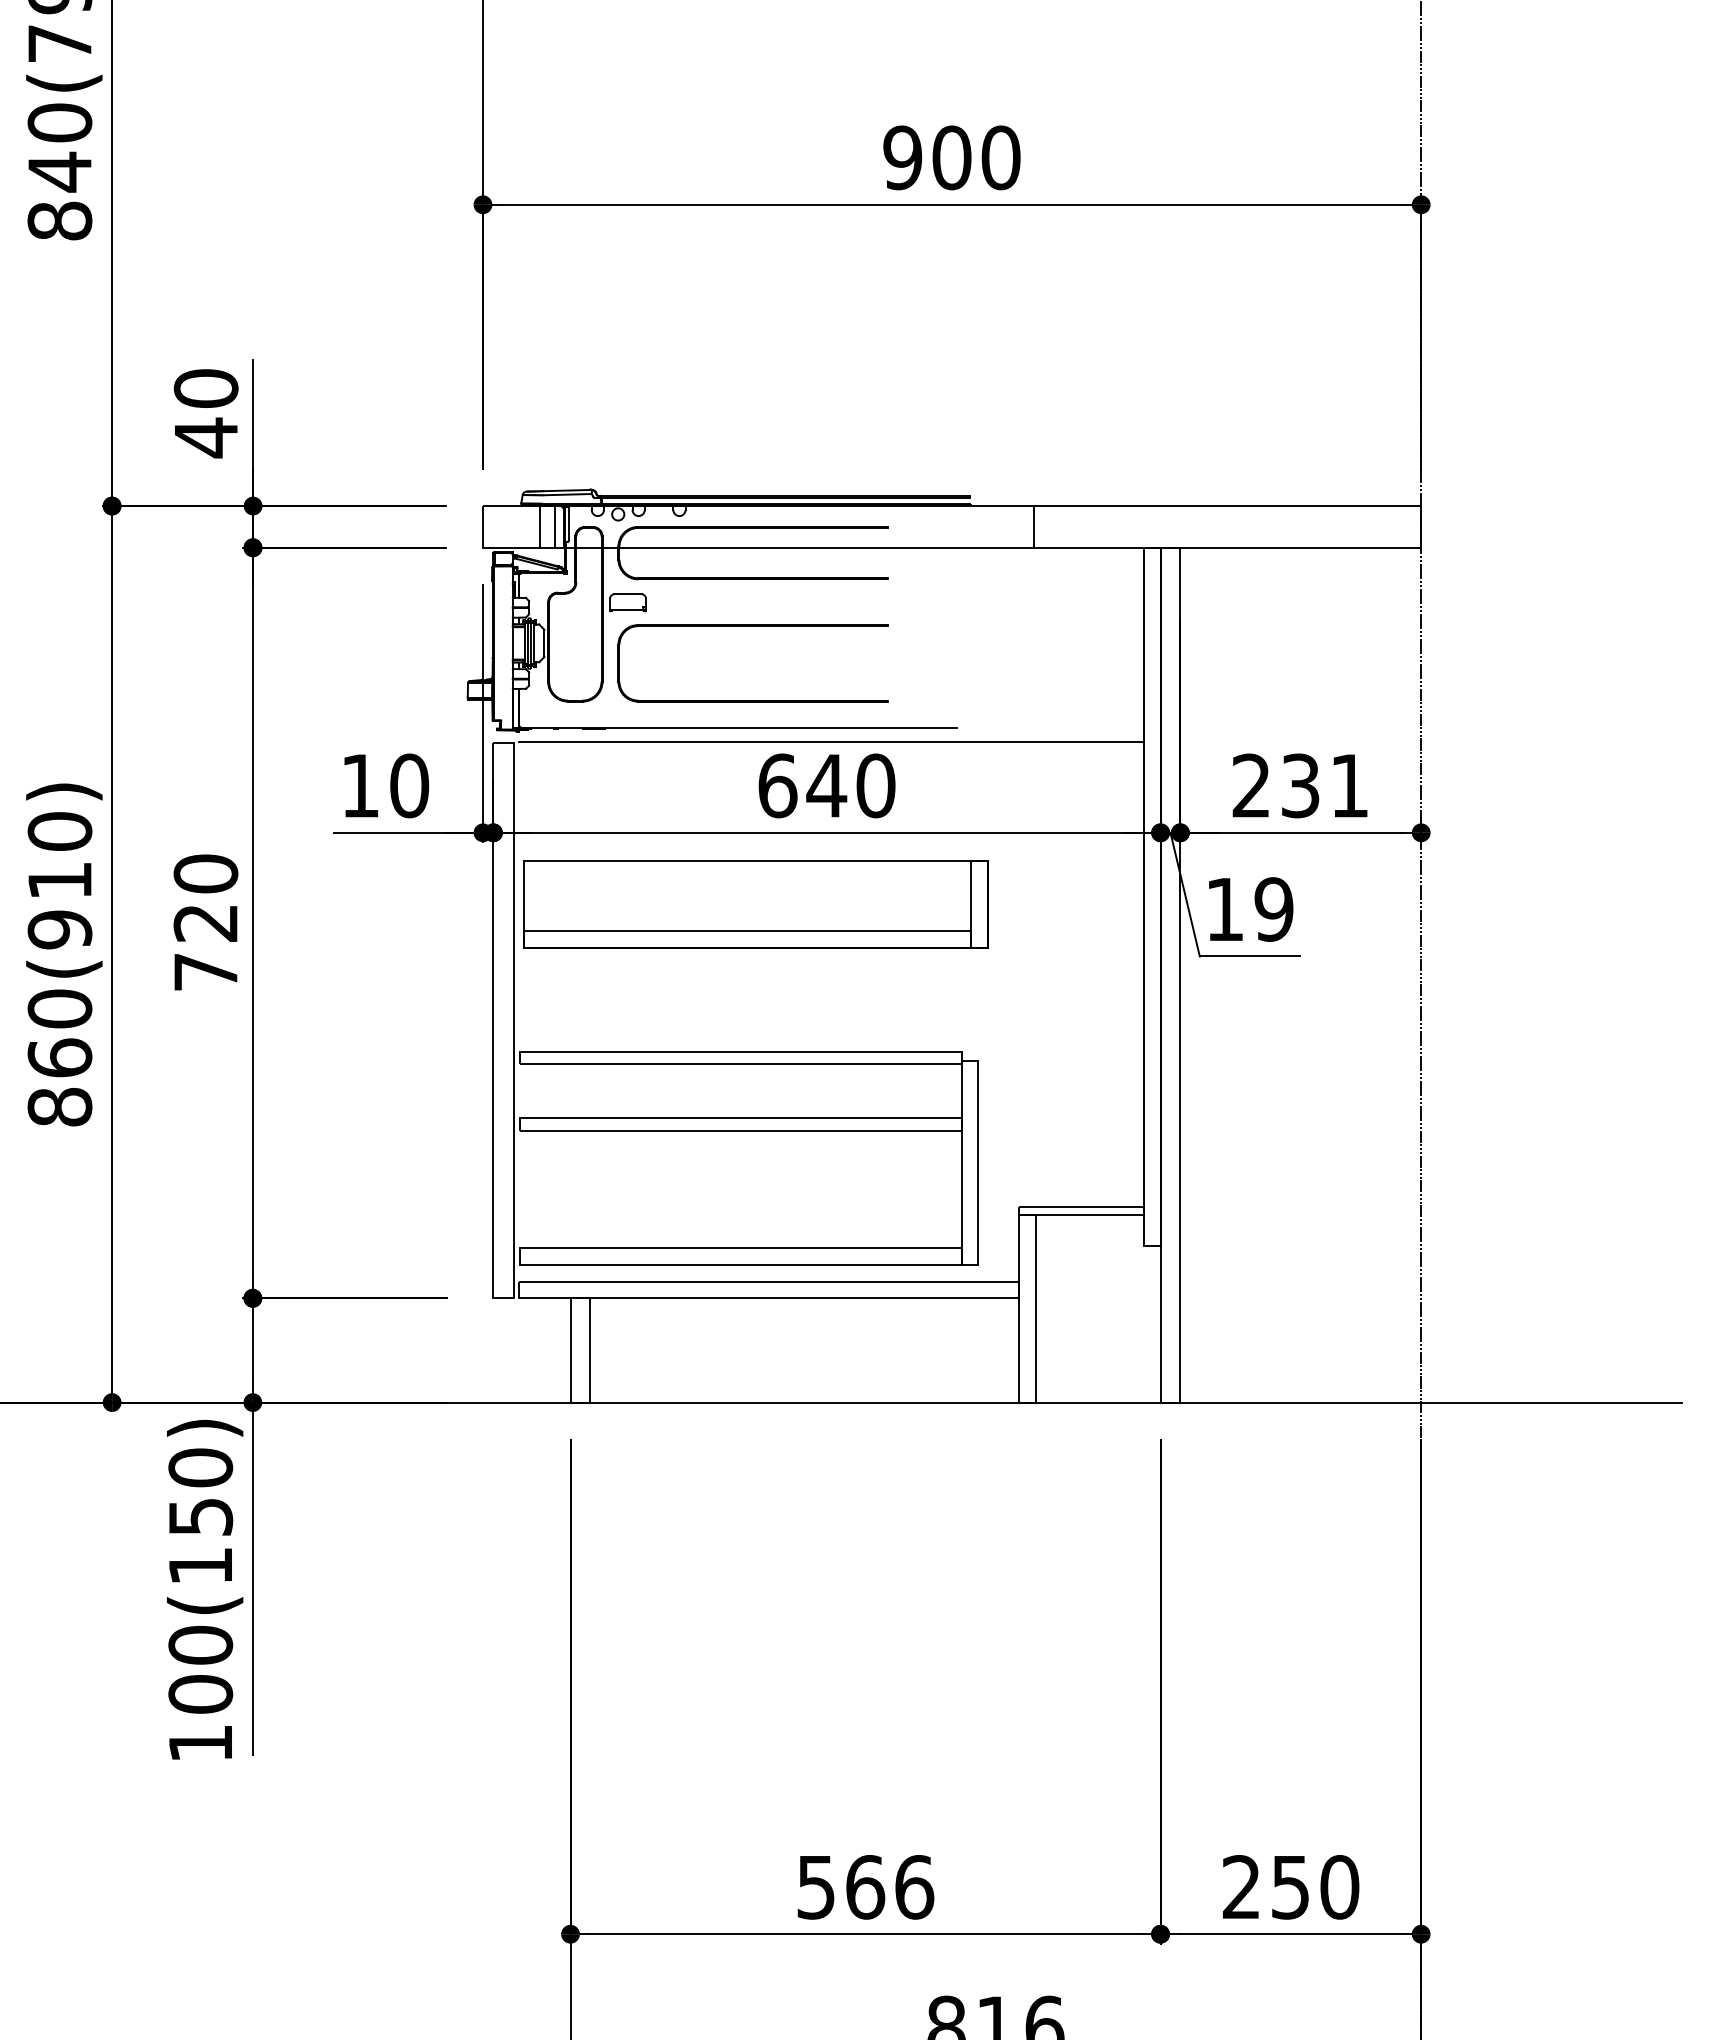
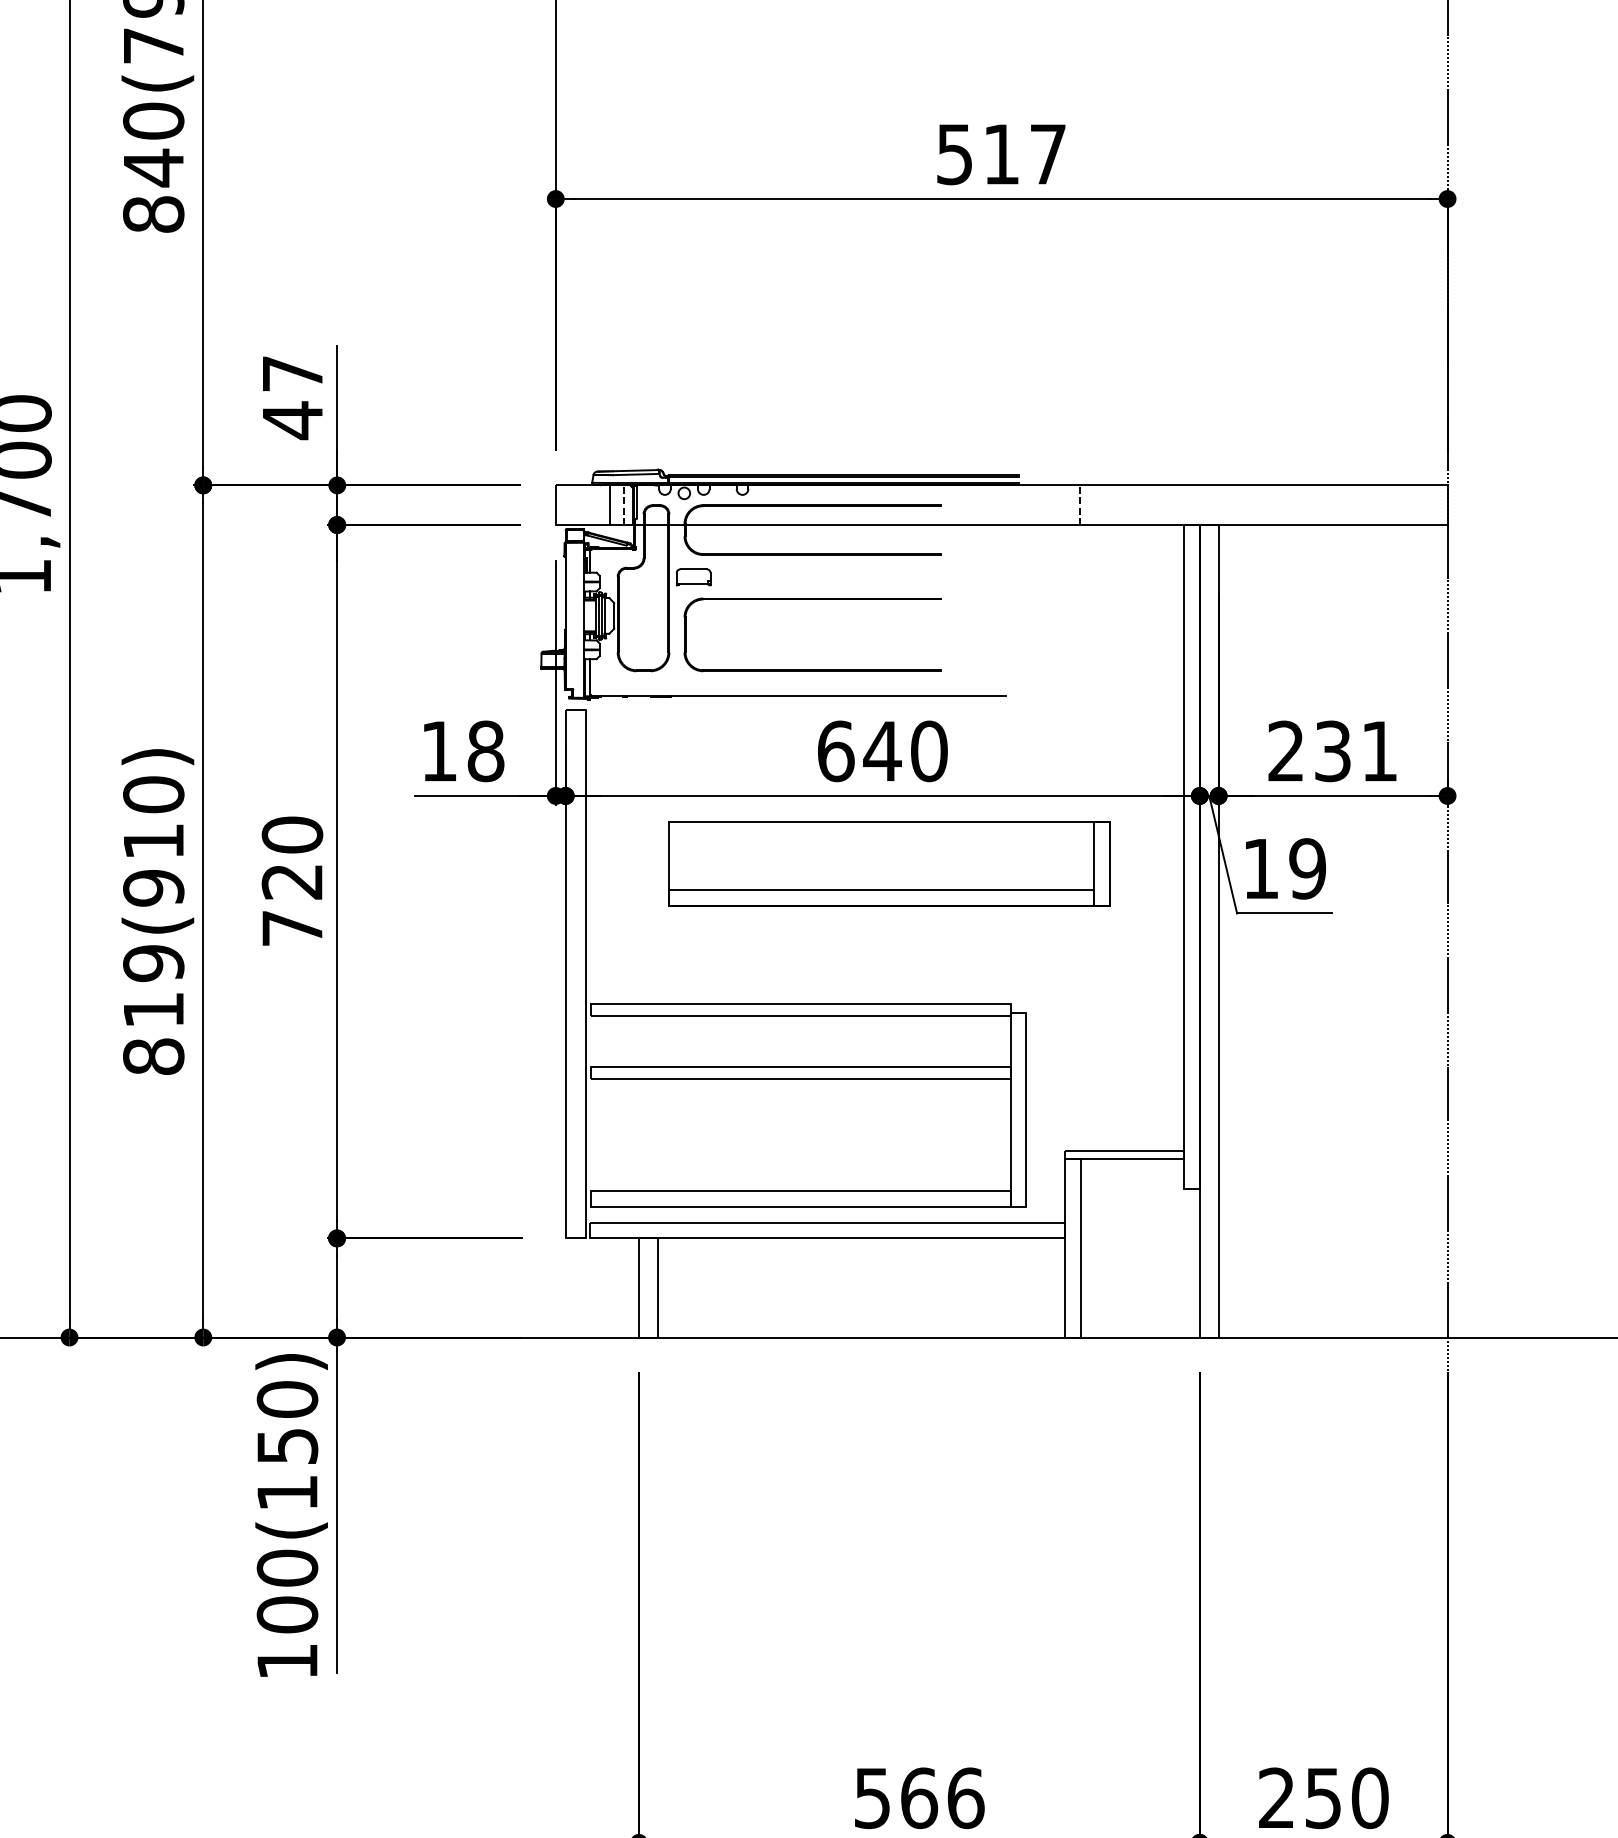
text: (951, 157) -> (1001, 154), 900 -> 517
text: (205, 388) -> (292, 373), 40 -> 47
line: (554, 526) -> (623, 504), solid -> dashed
line: (1034, 526) -> (1079, 504), solid -> dashed
line: (831, 741) -> (887, 709), removed
text: (409, 785) -> (485, 750), 10 -> 18
part: (755, 904) -> (888, 864), moved
text: (59, 1033) -> (153, 986), 860(910) -> 819(910)

